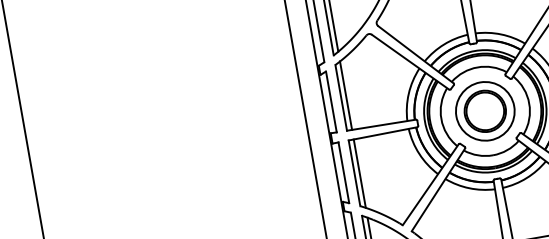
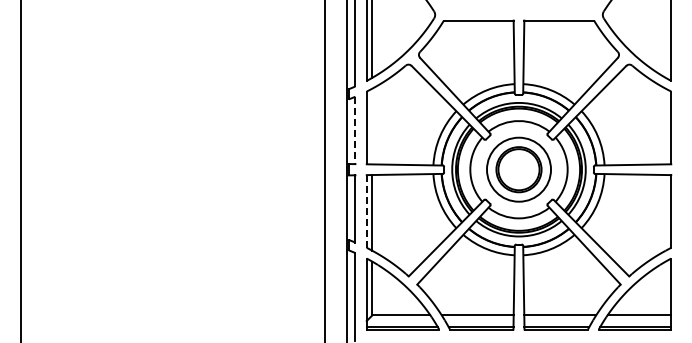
line: (346, 95) -> (372, 126), removed
line: (331, 101) -> (355, 130), solid -> dashed
line: (354, 173) -> (366, 211), solid -> dashed

